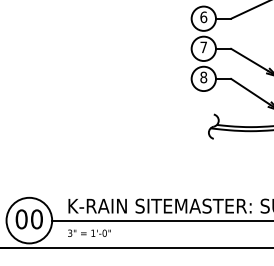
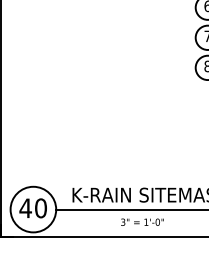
text: (21, 219) -> (25, 208), 00 -> 40
text: (89, 232) -> (142, 221), moved

